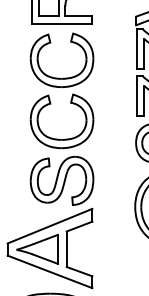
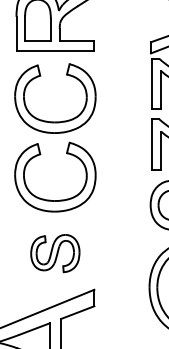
part: (61, 180) -> (54, 253), size x0.6

